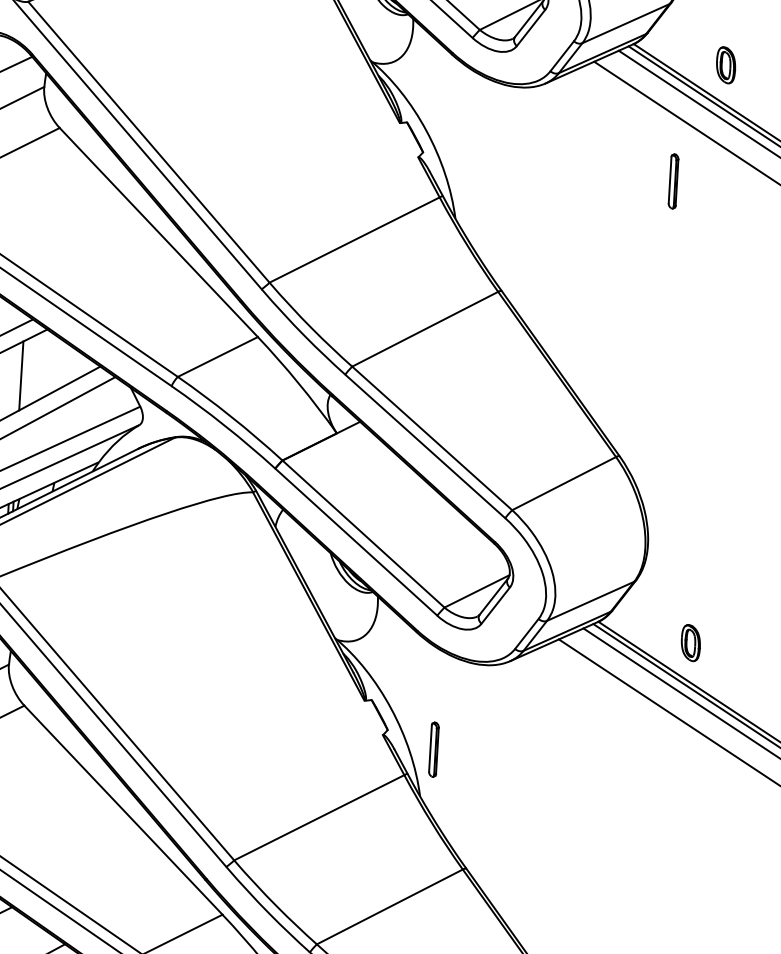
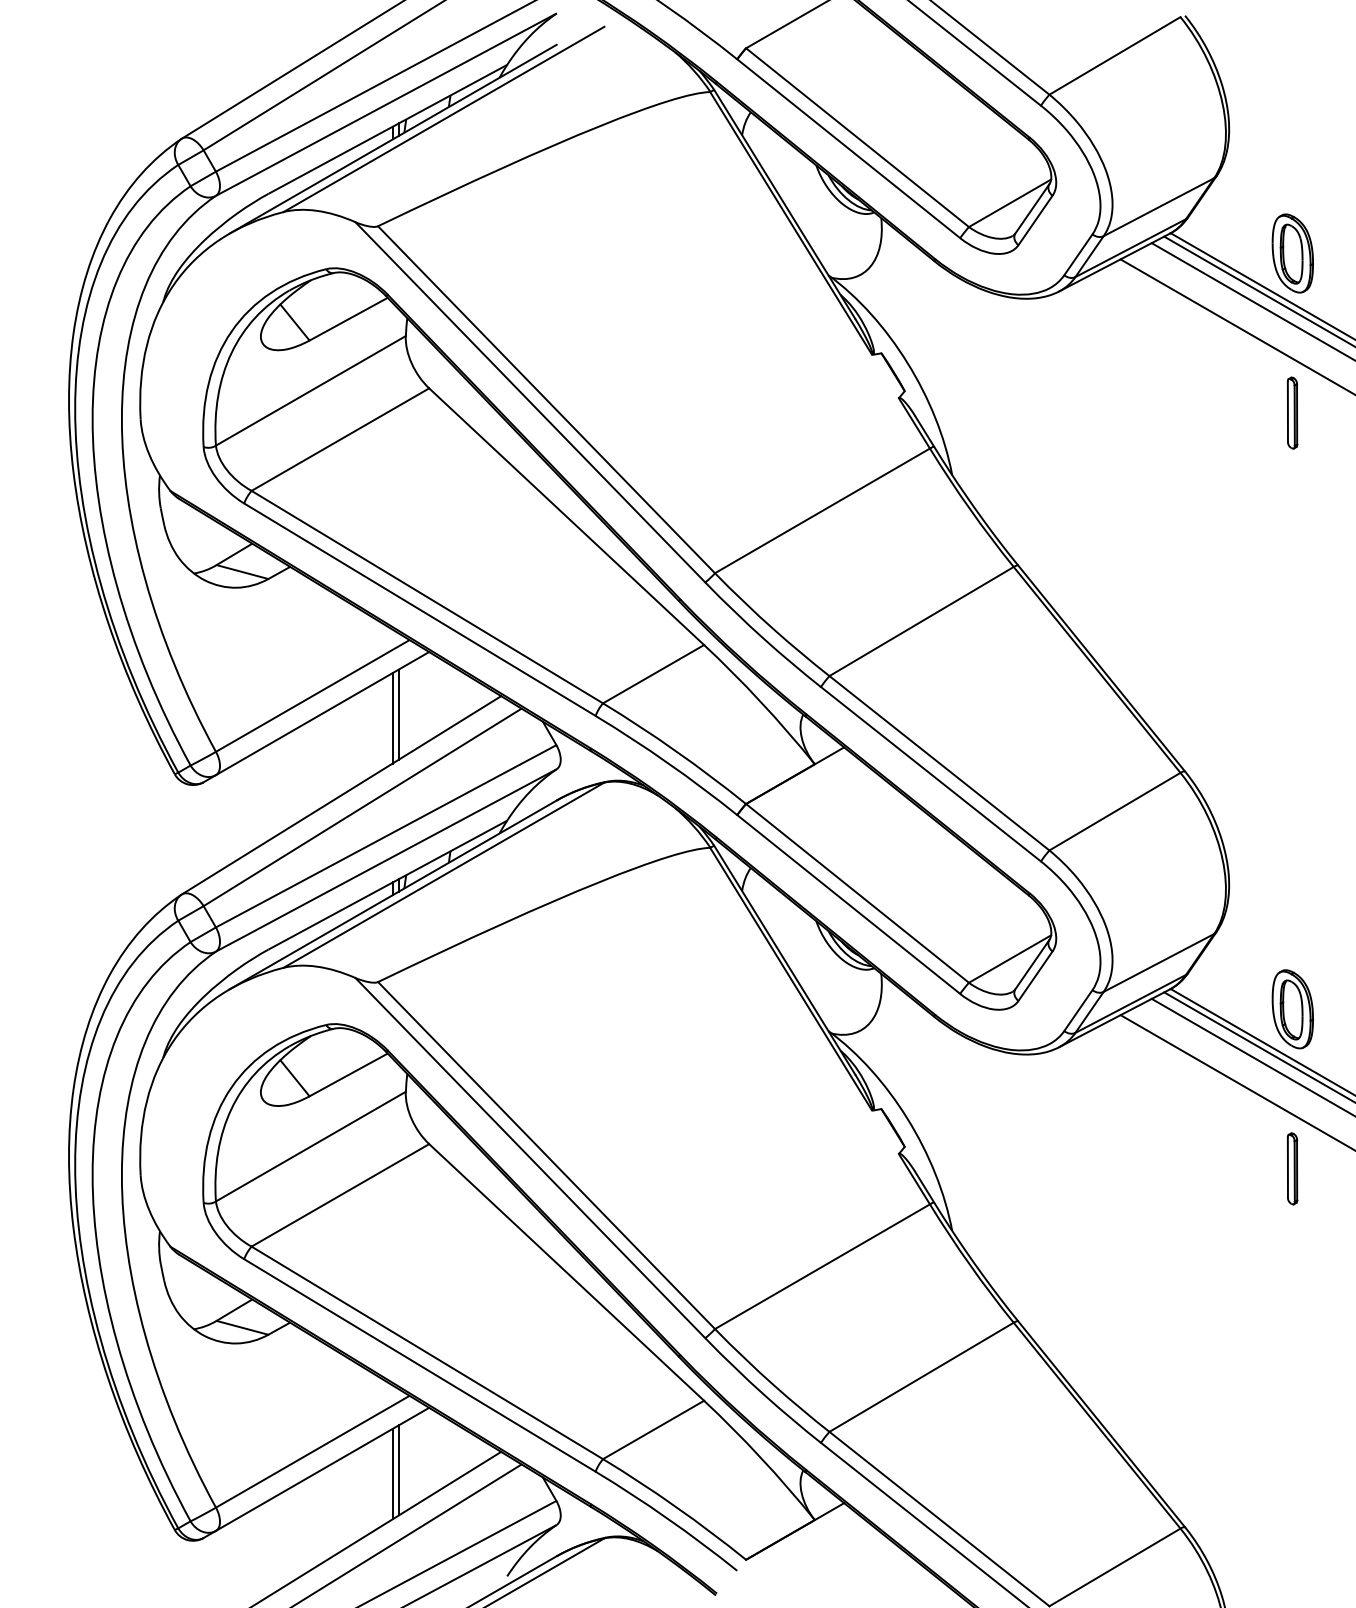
part: (725, 65) -> (1292, 253), size x1.67
part: (673, 180) -> (1292, 412), moved
line: (16, 378) -> (392, 718), added
part: (690, 643) -> (1292, 1009), size x1.67
part: (433, 749) -> (1292, 1168), moved

